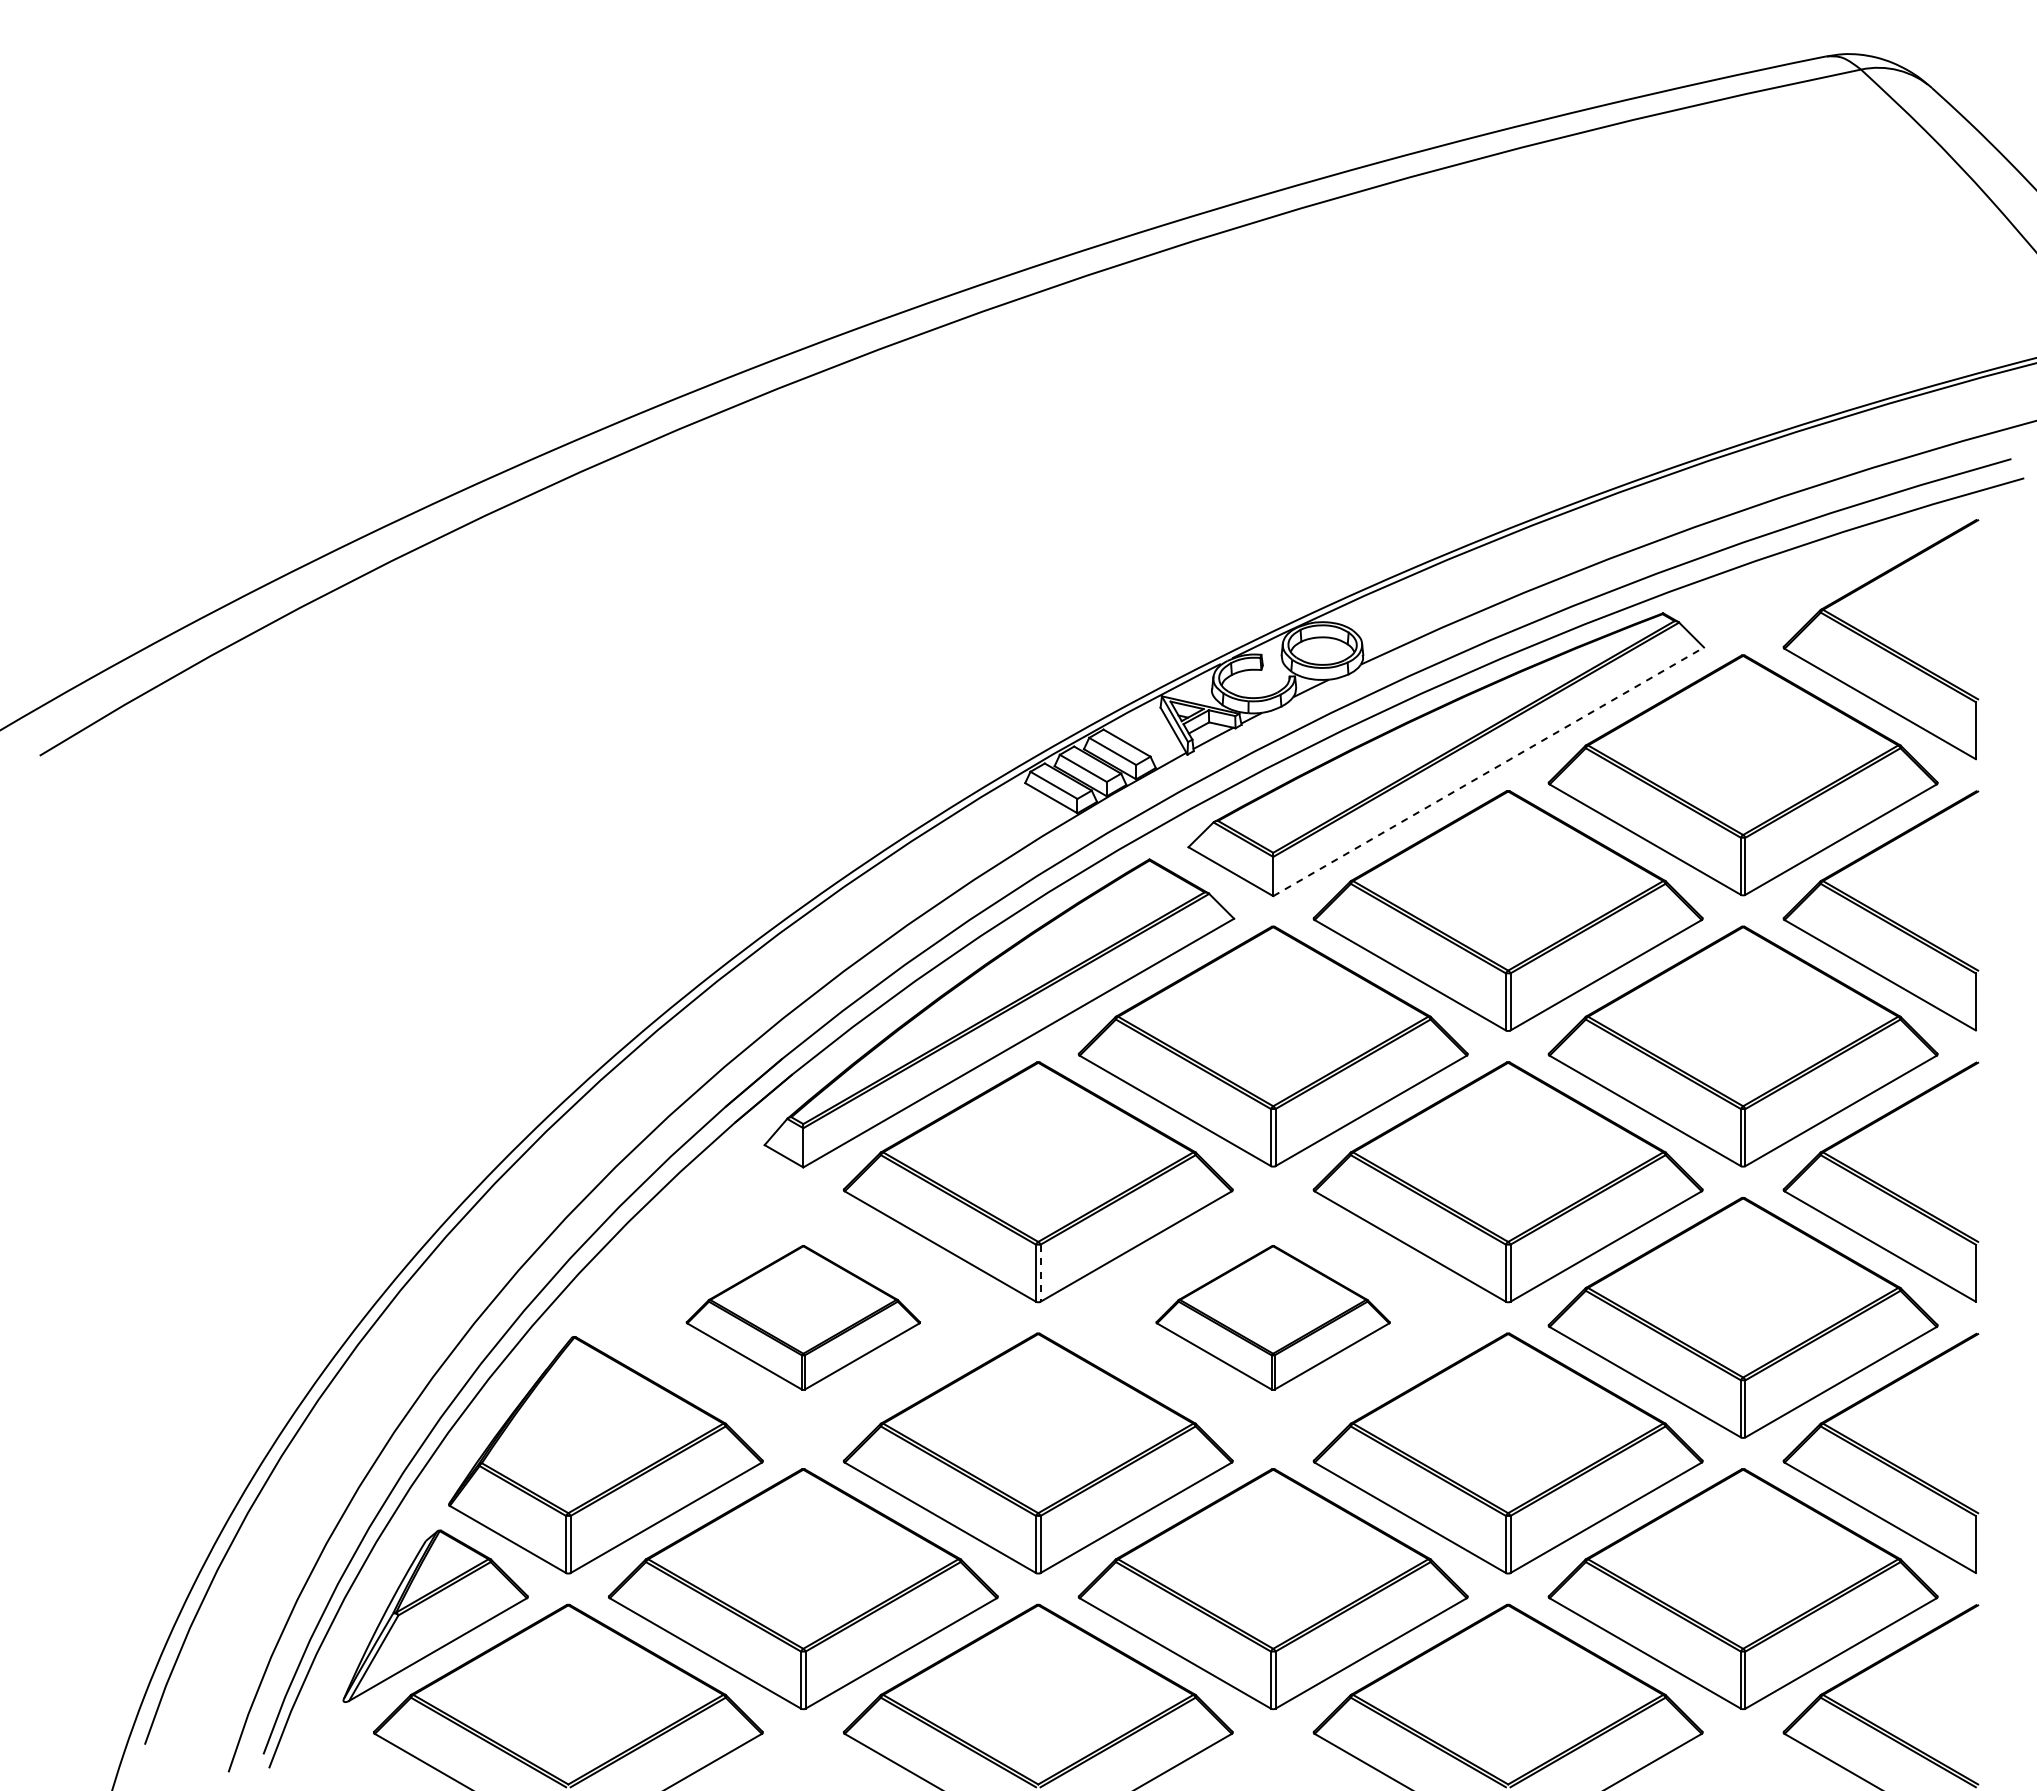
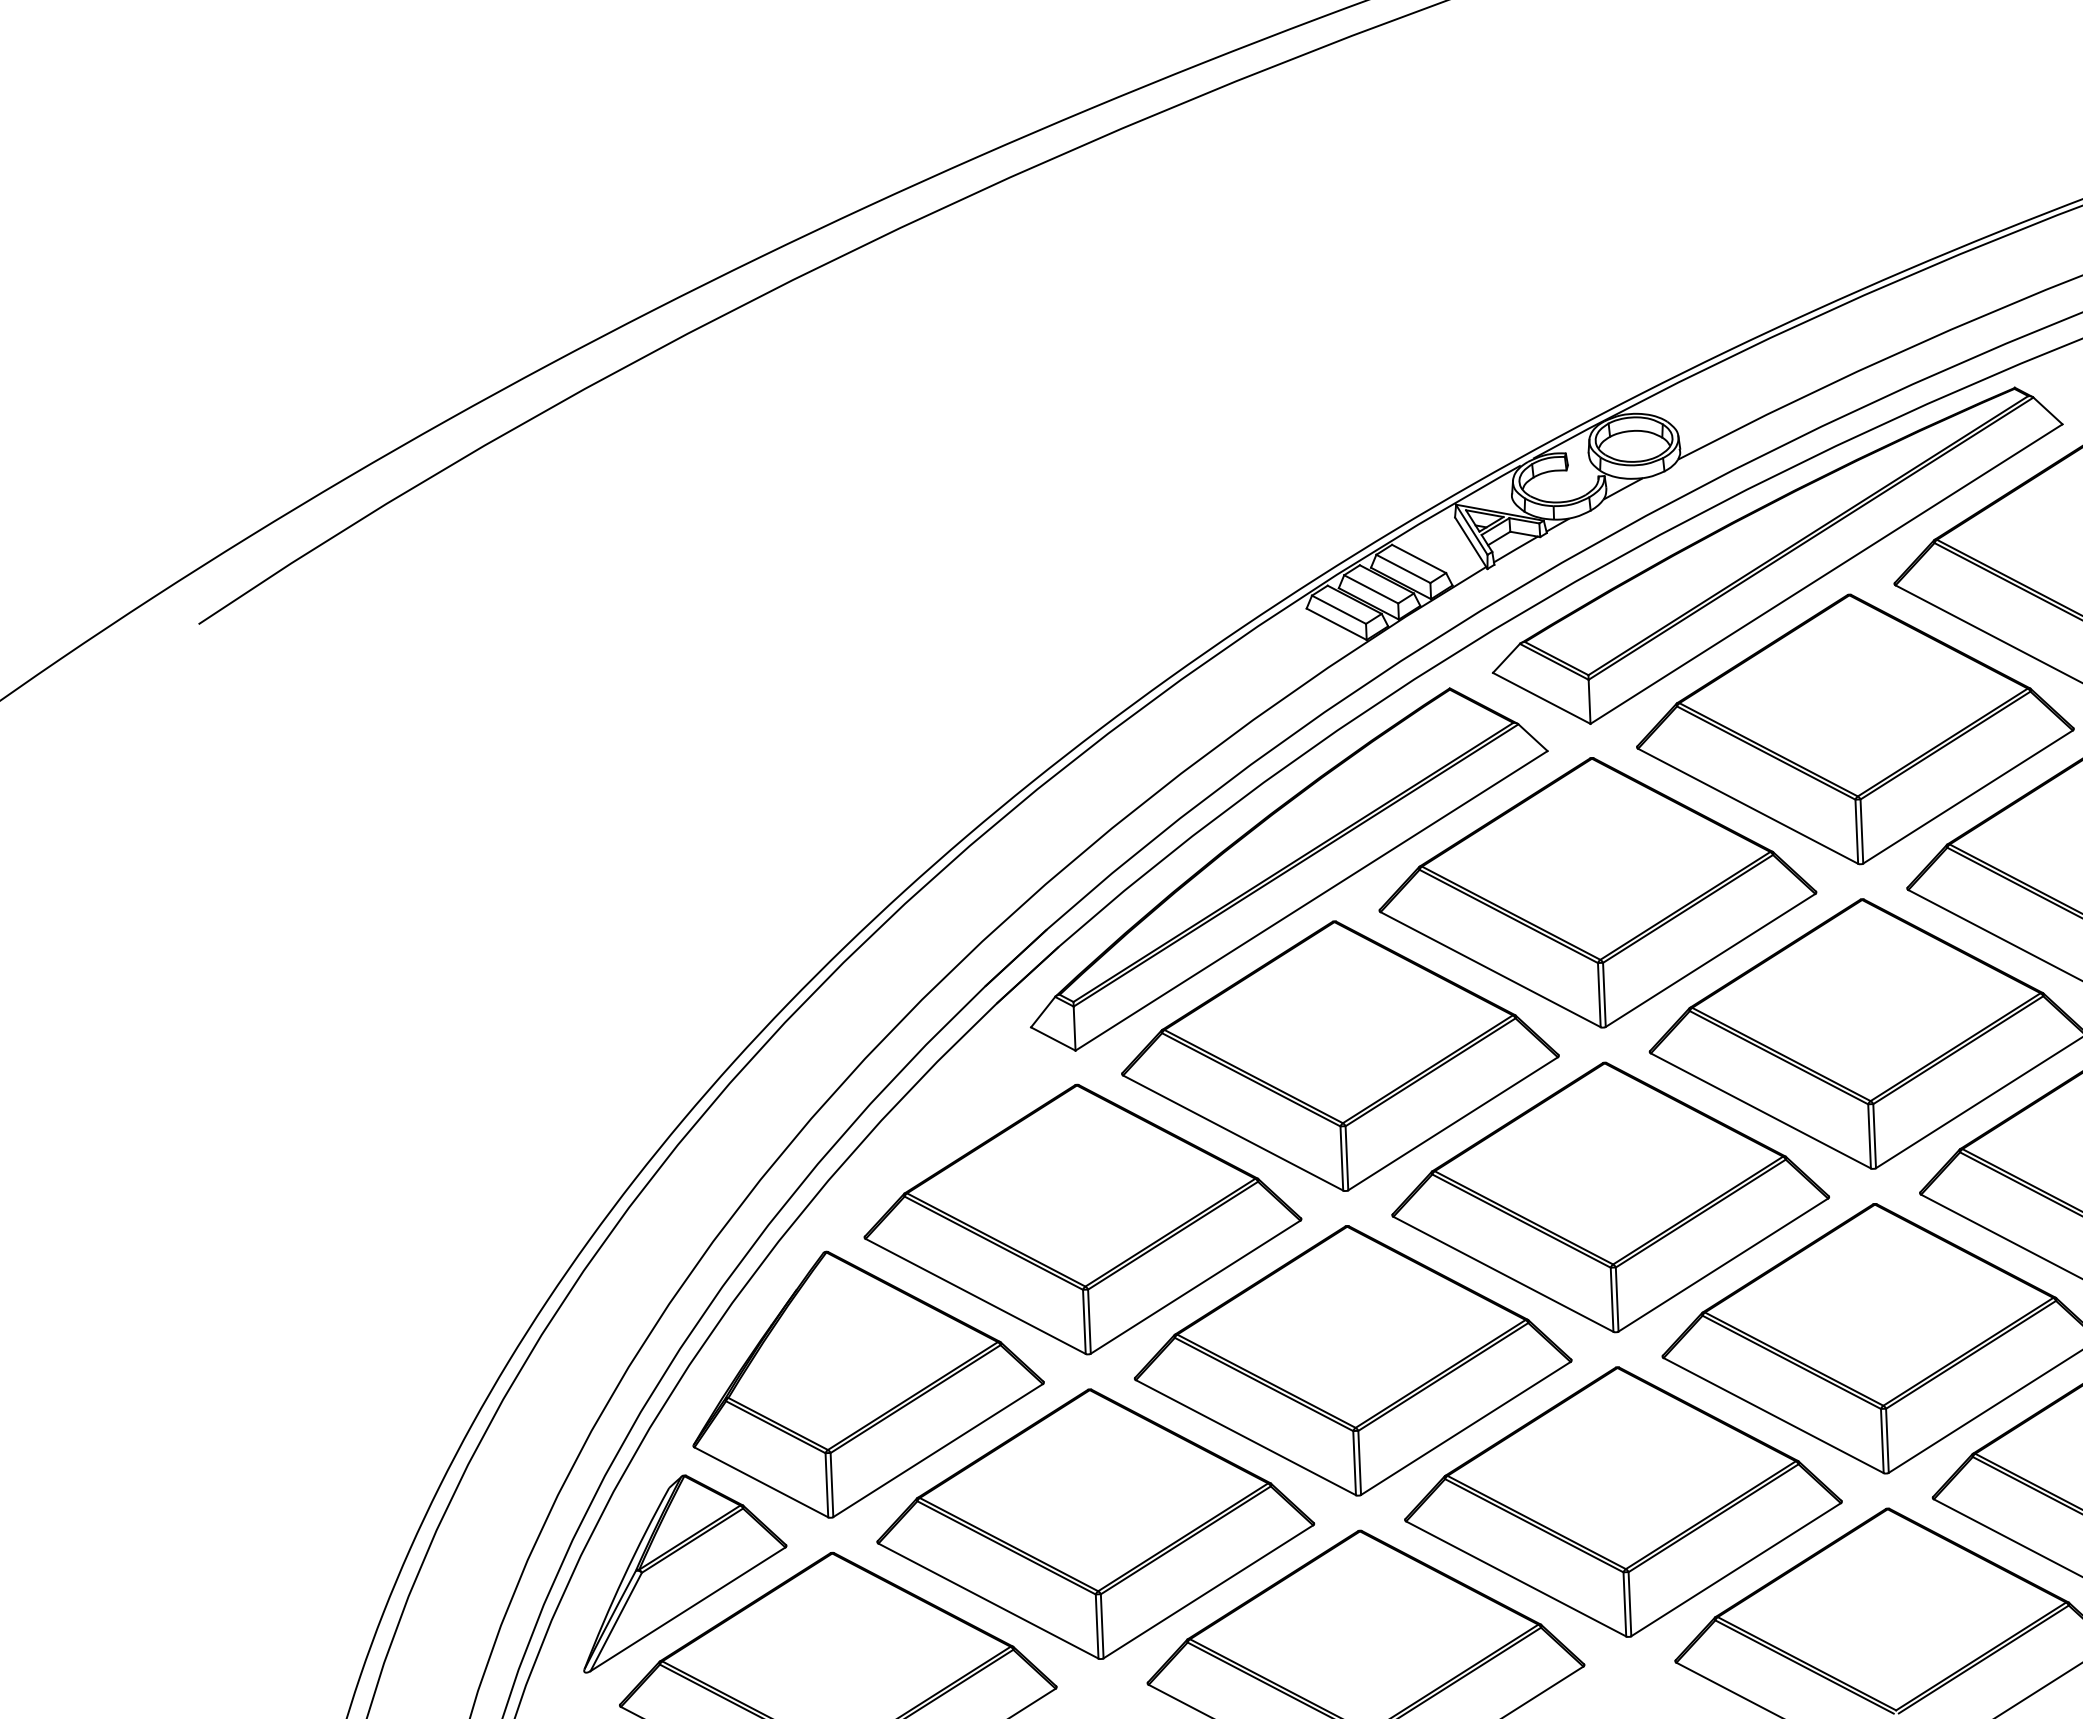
line: (1488, 771) -> (1826, 573), dashed -> solid
line: (1040, 1273) -> (1346, 1158), dashed -> solid
part: (803, 1317) -> (1082, 1219), size x1.67
part: (1272, 1317) -> (1609, 1197), size x1.67

